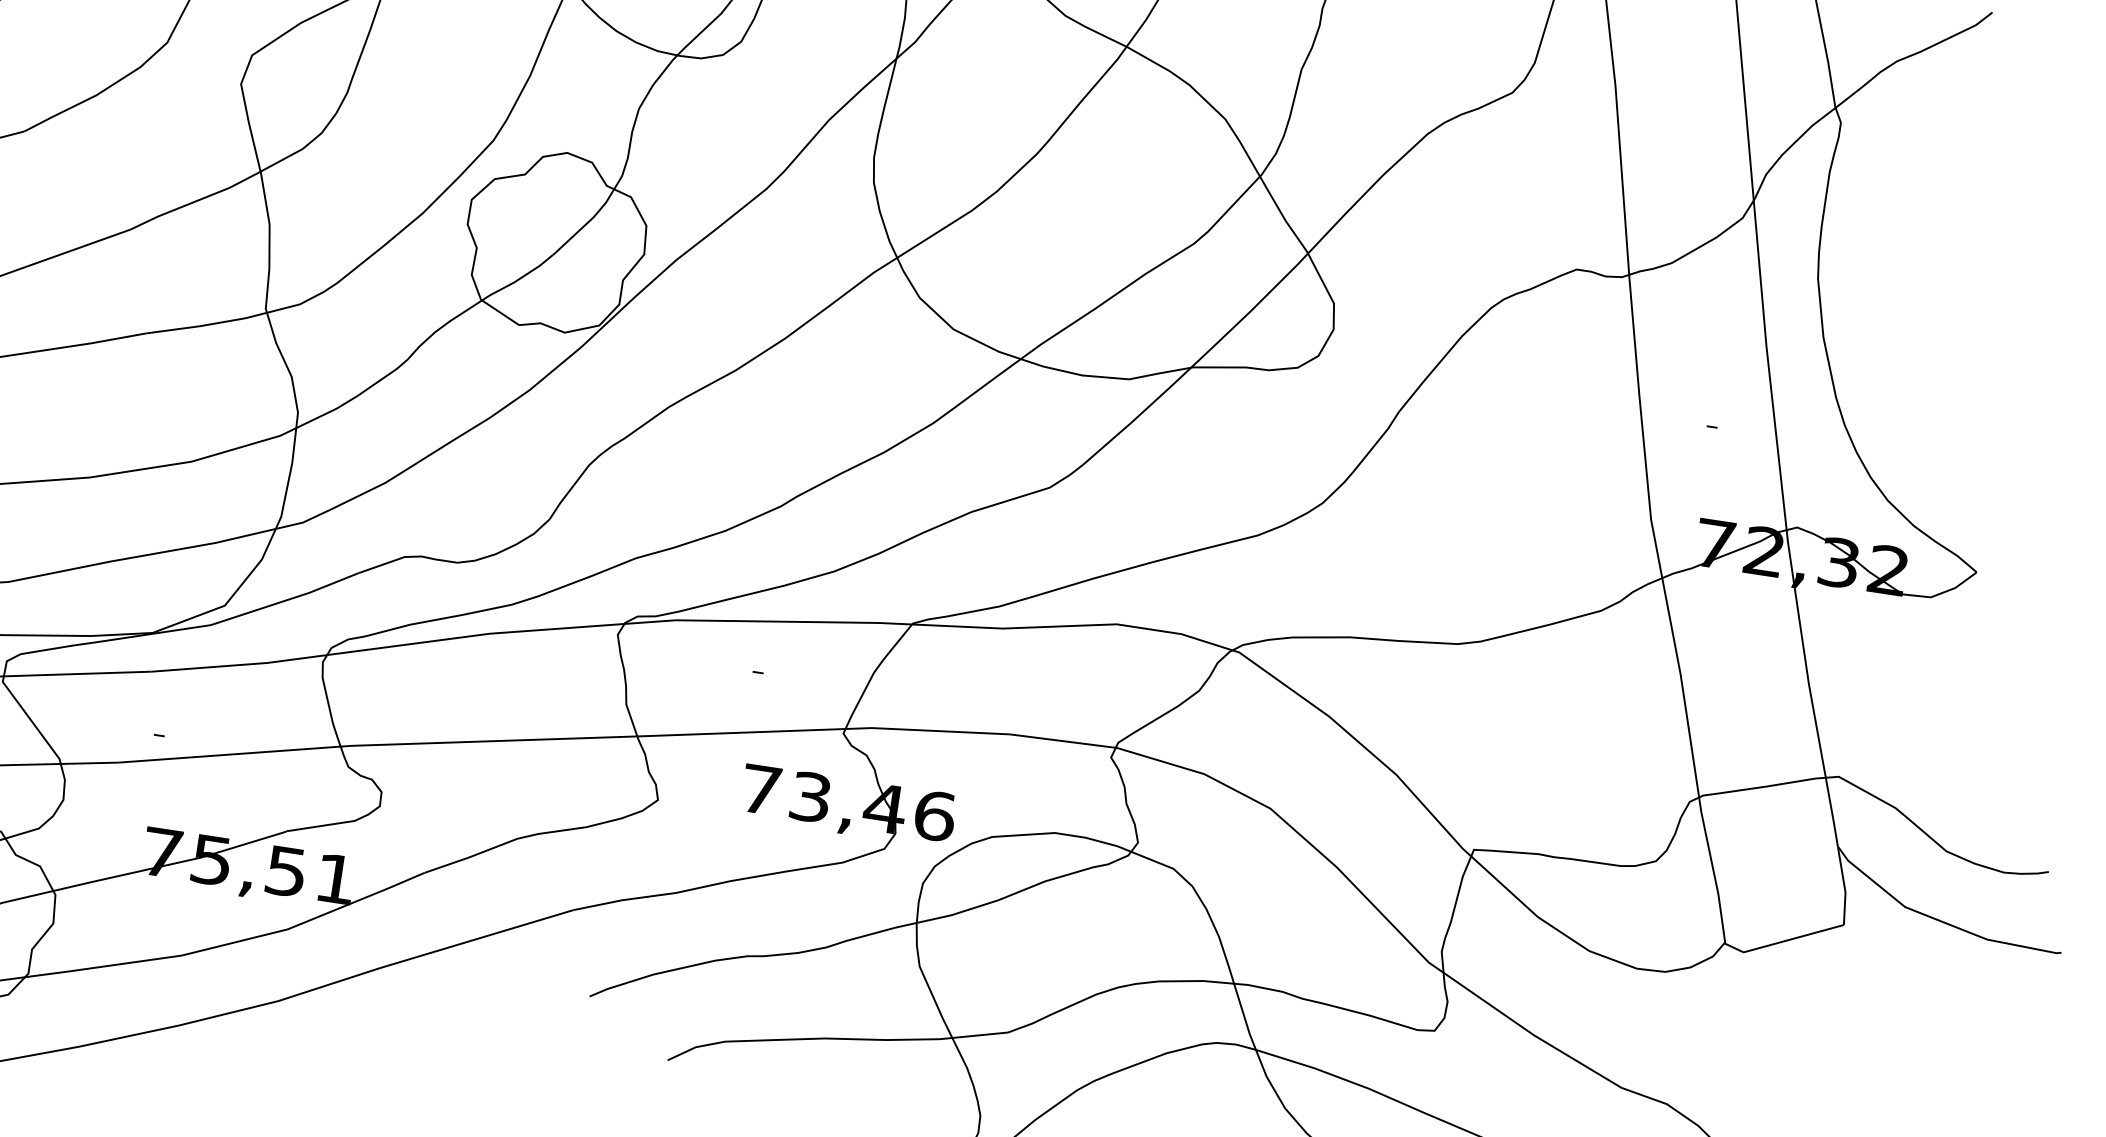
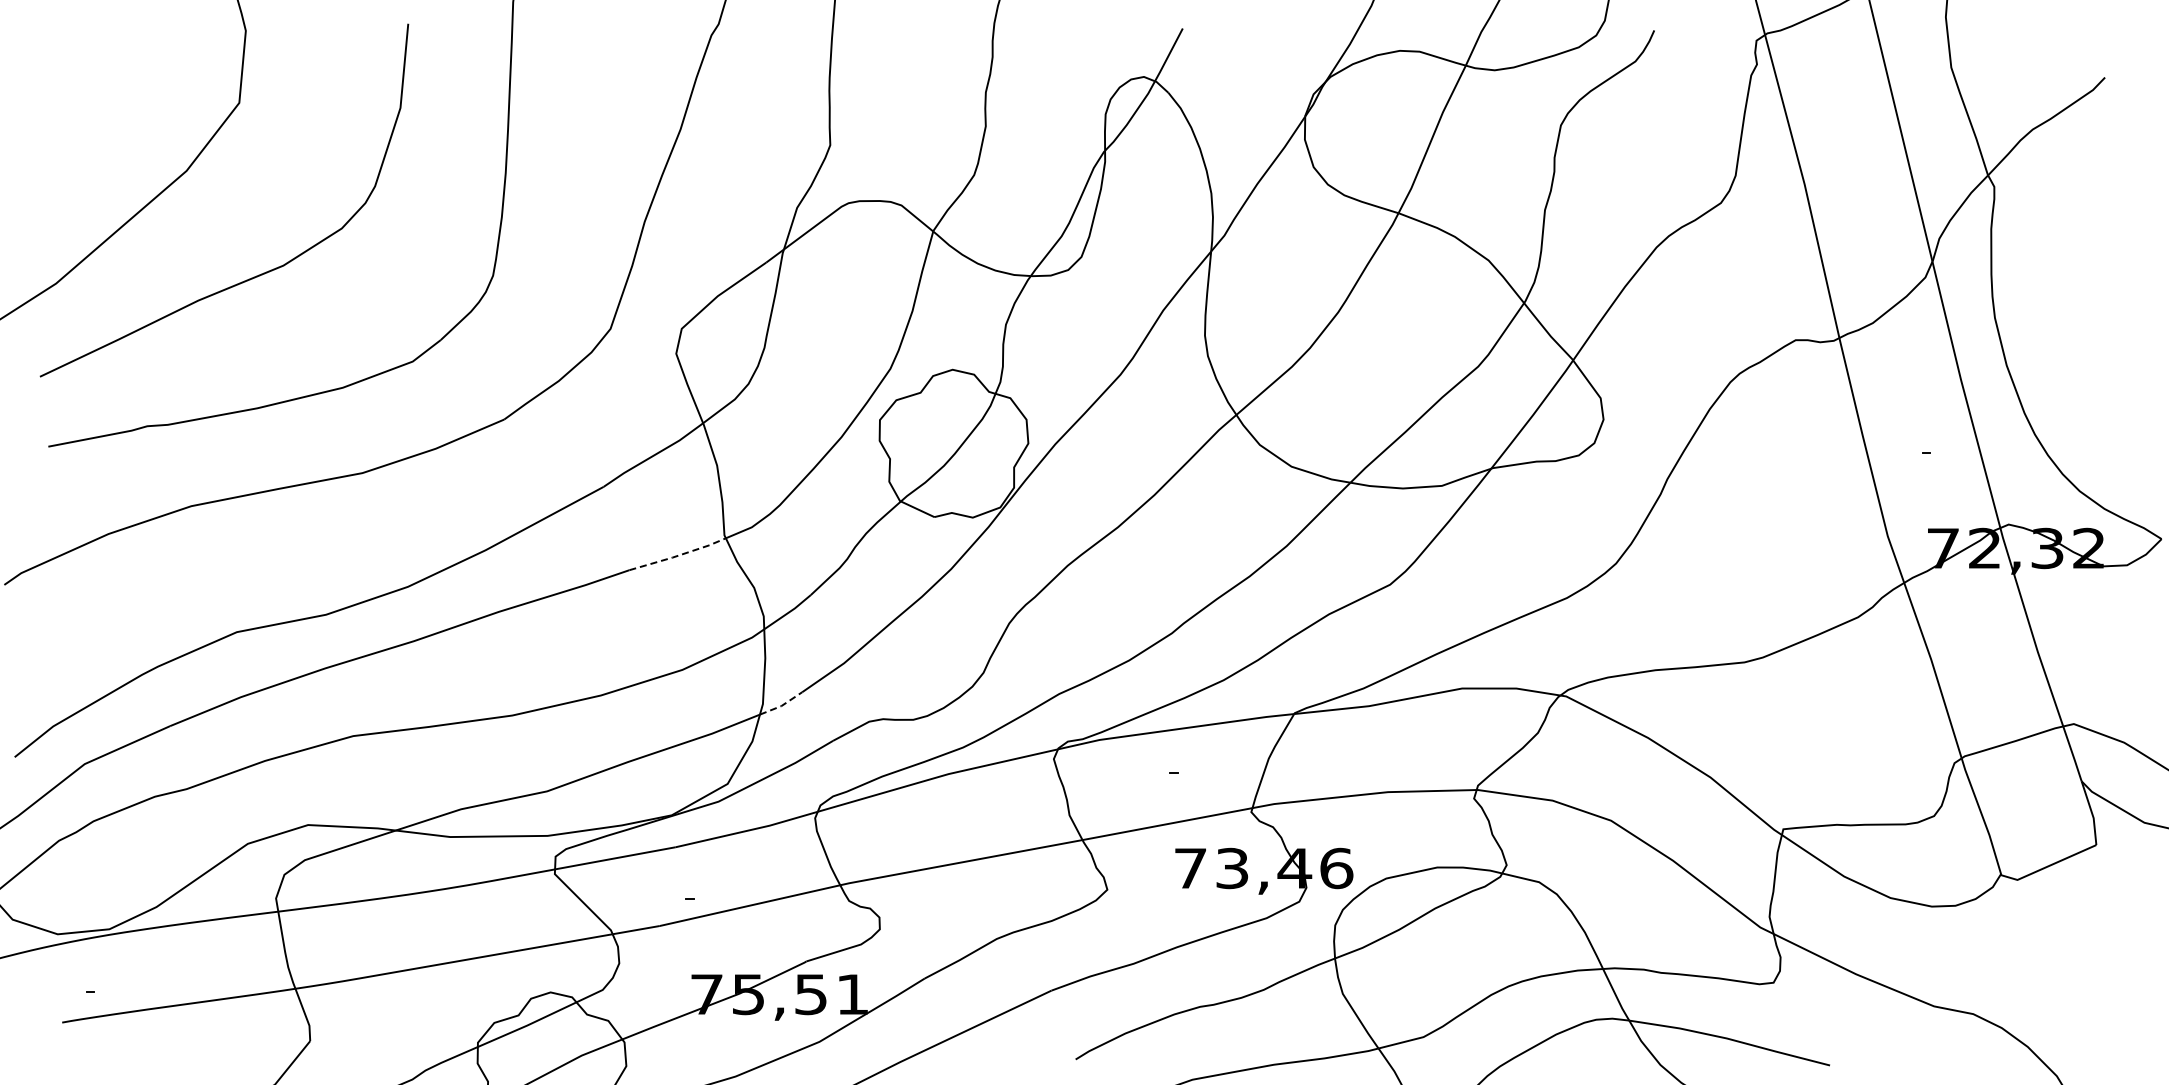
line: (208, 324) -> (679, 555), solid -> dashed
line: (304, 522) -> (782, 705), solid -> dashed

